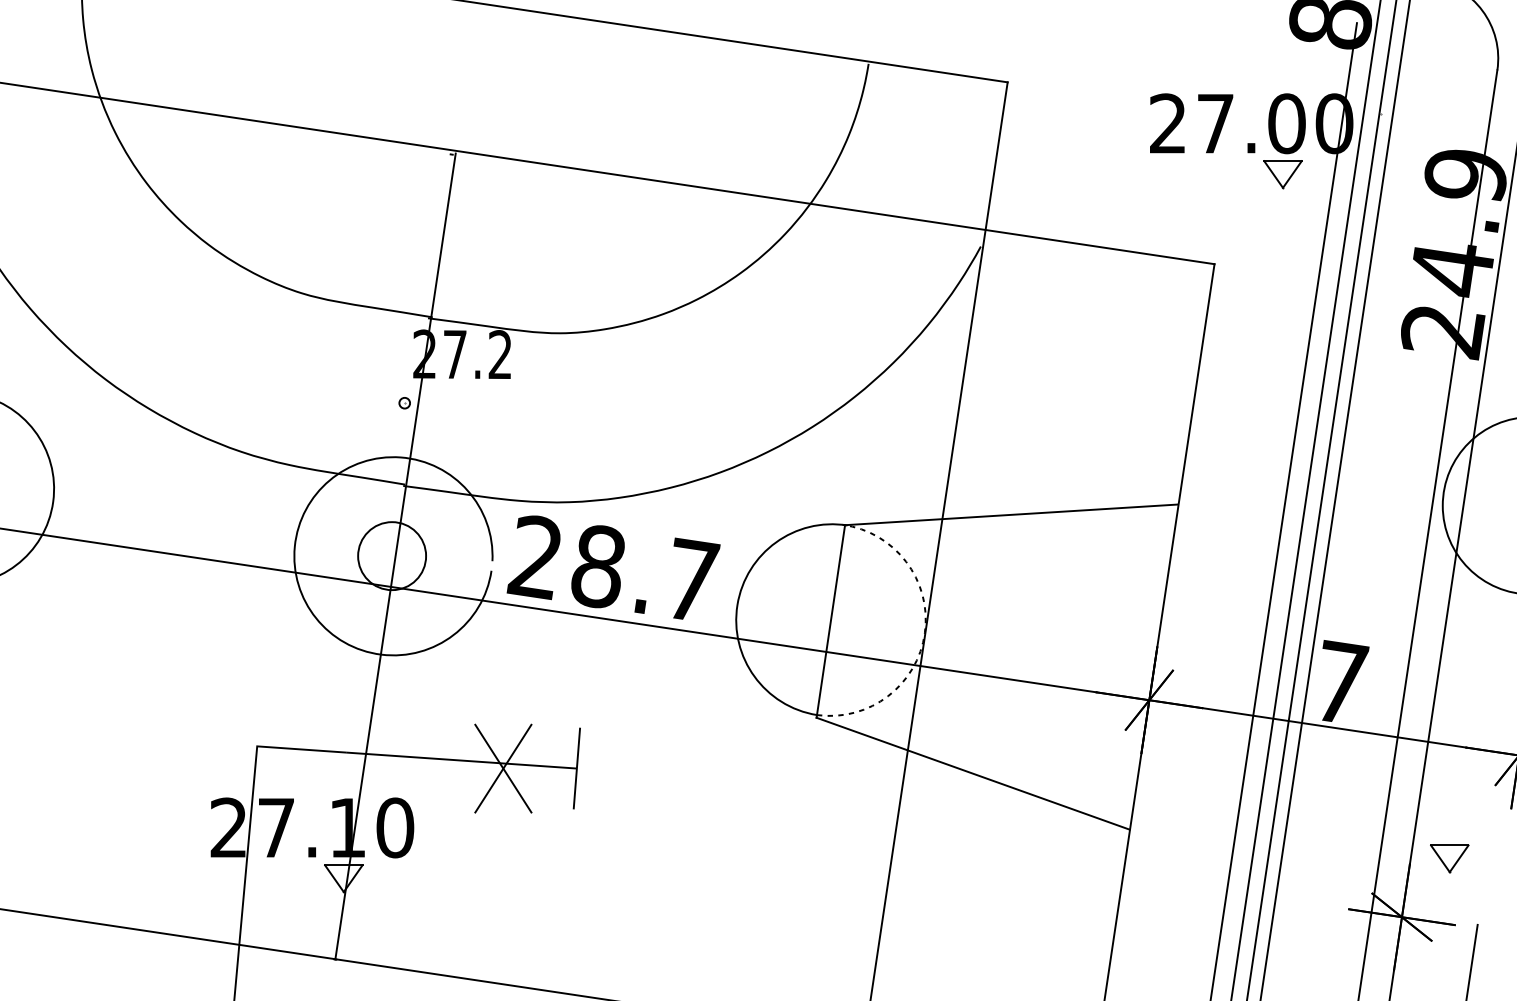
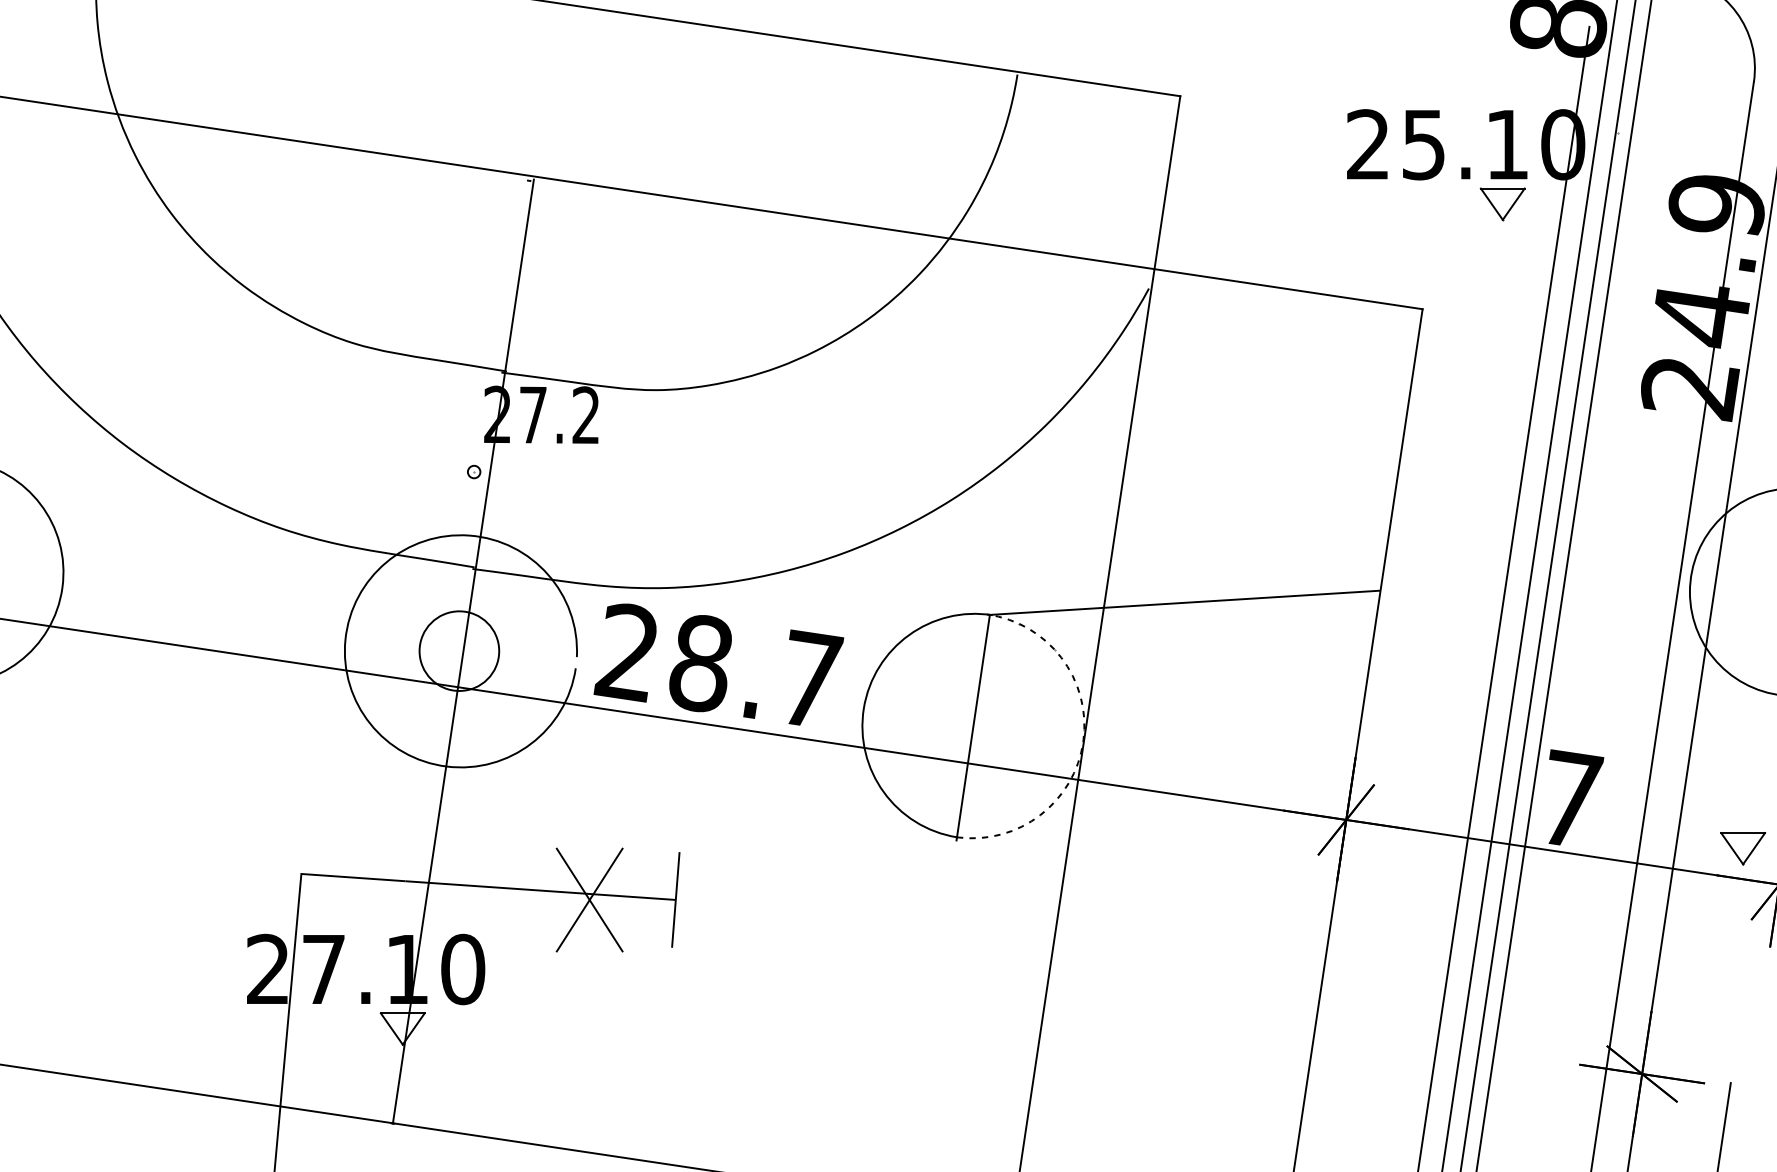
text: (1251, 123) -> (1466, 144), 27.00 -> 25.10
line: (972, 773) -> (1139, 905), removed
part: (1450, 858) -> (1743, 848), moved

